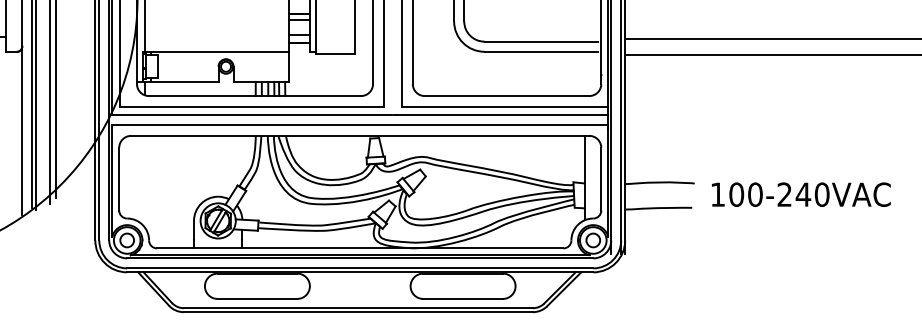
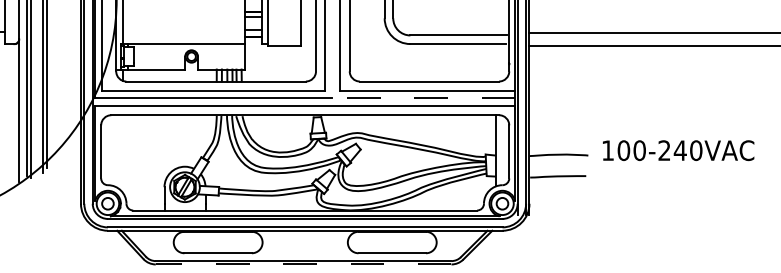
line: (500, 114) -> (423, 97), solid -> dashed
text: (801, 194) -> (678, 150), moved
line: (358, 312) -> (303, 264), solid -> dashed

